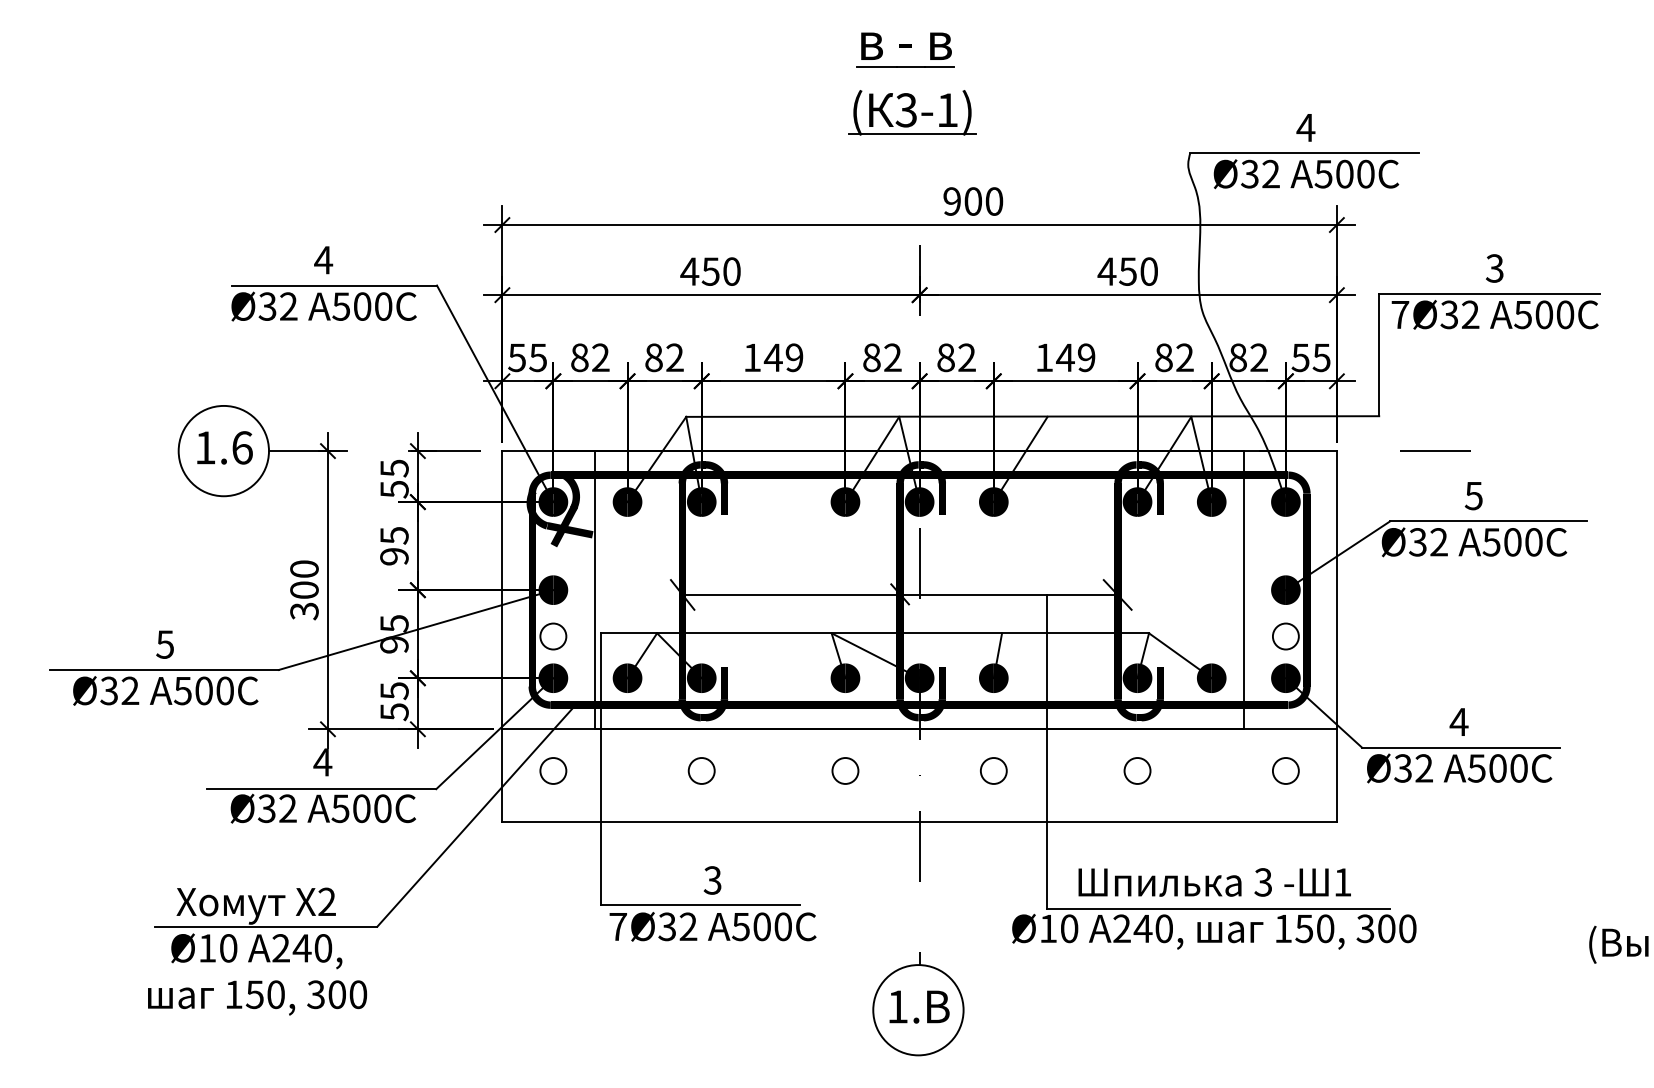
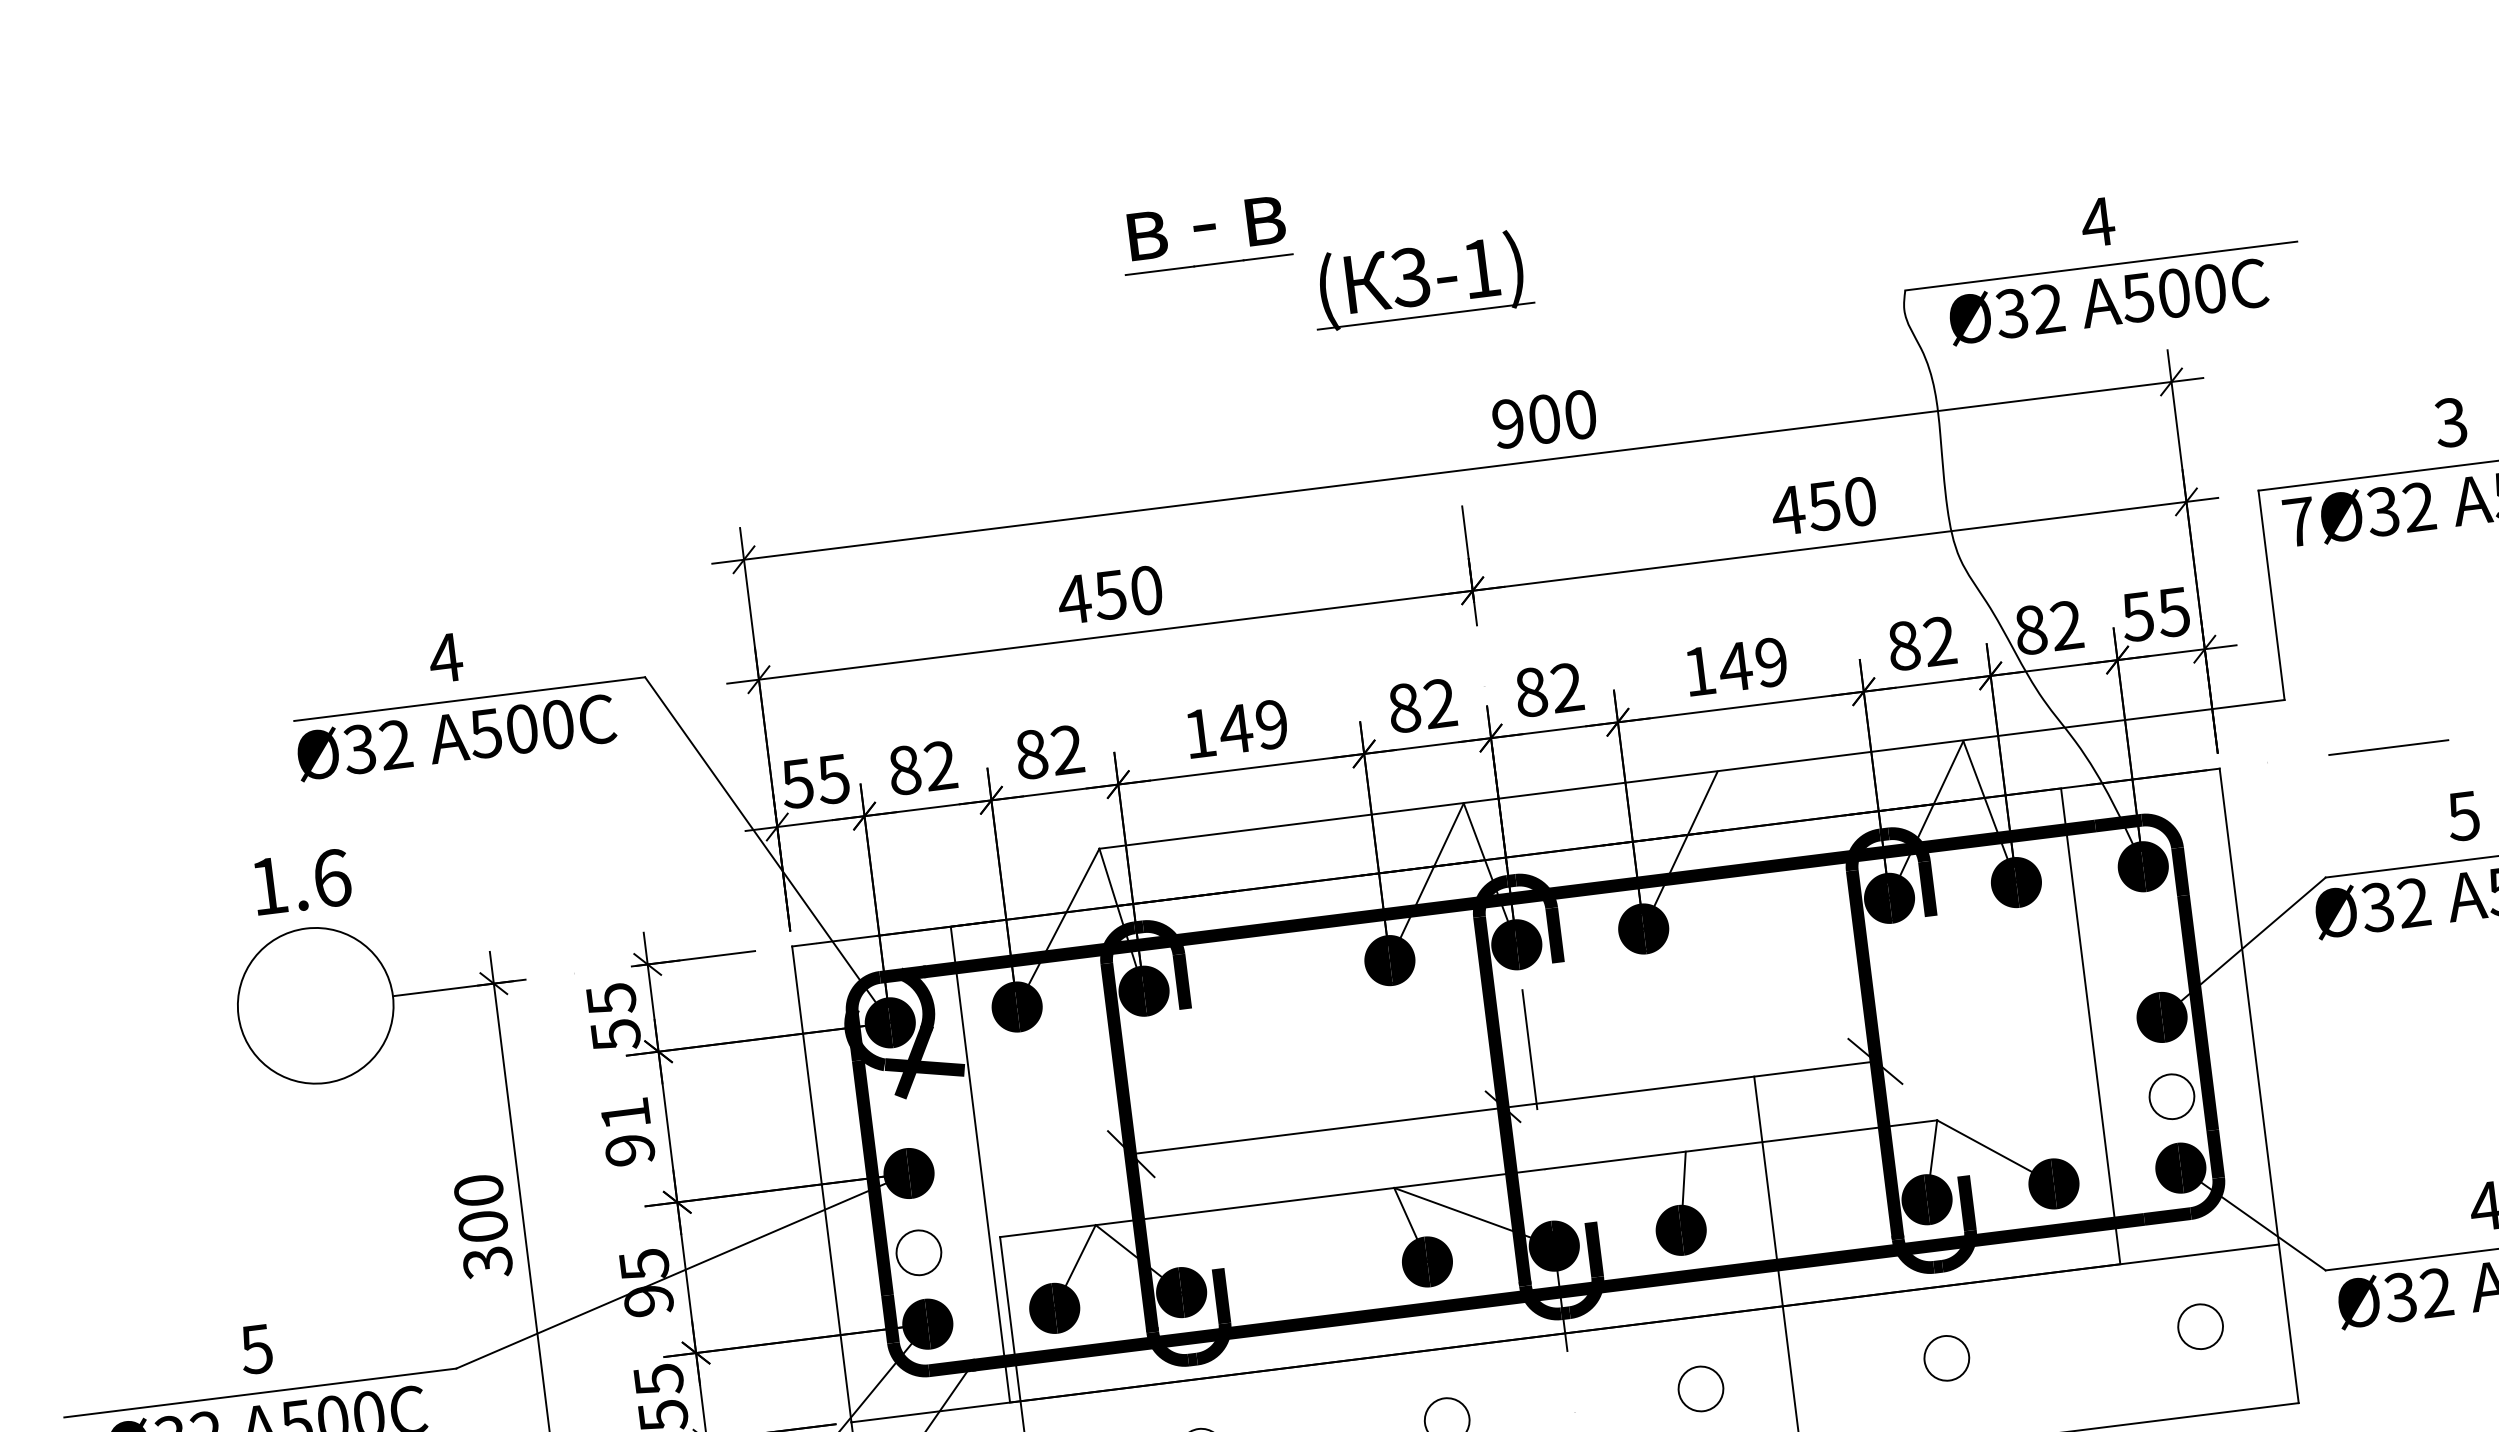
part: (905, 49) -> (1205, 233), moved
text: (224, 447) -> (301, 881), moved
text: (394, 535) -> (625, 1113), 95 -> 91

